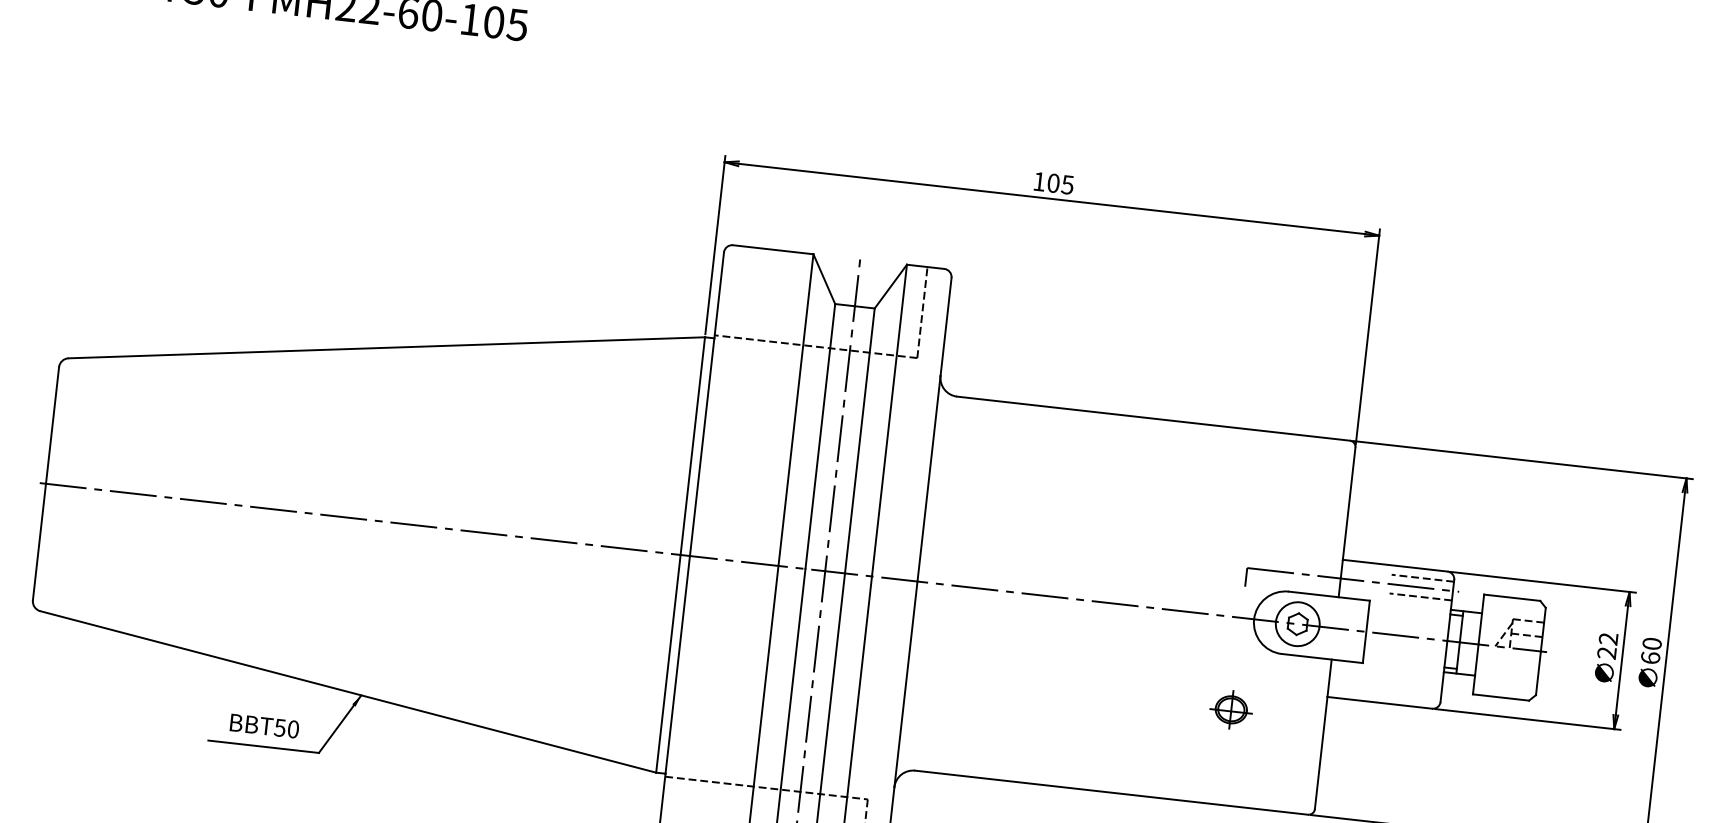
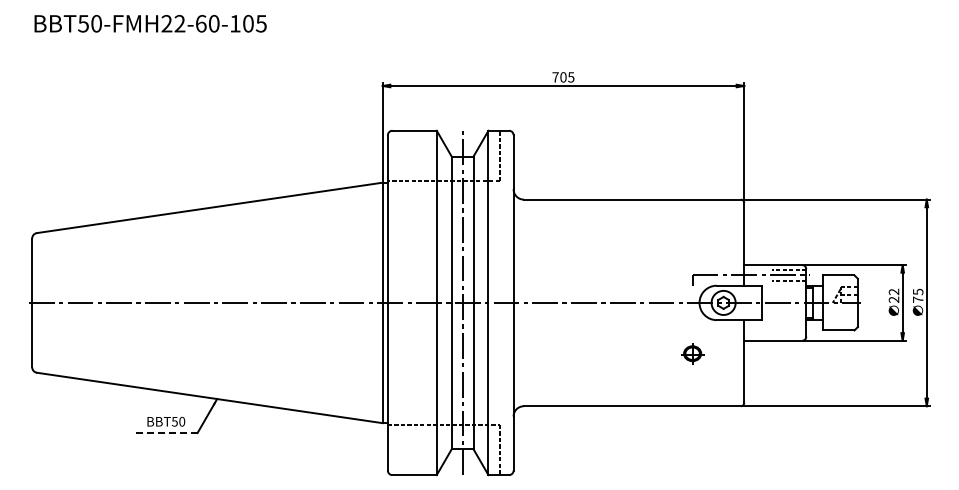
text: (1039, 181) -> (555, 77), 105 -> 705
text: (1650, 650) -> (917, 295), 60 -> 75
line: (264, 747) -> (167, 433), solid -> dashed

